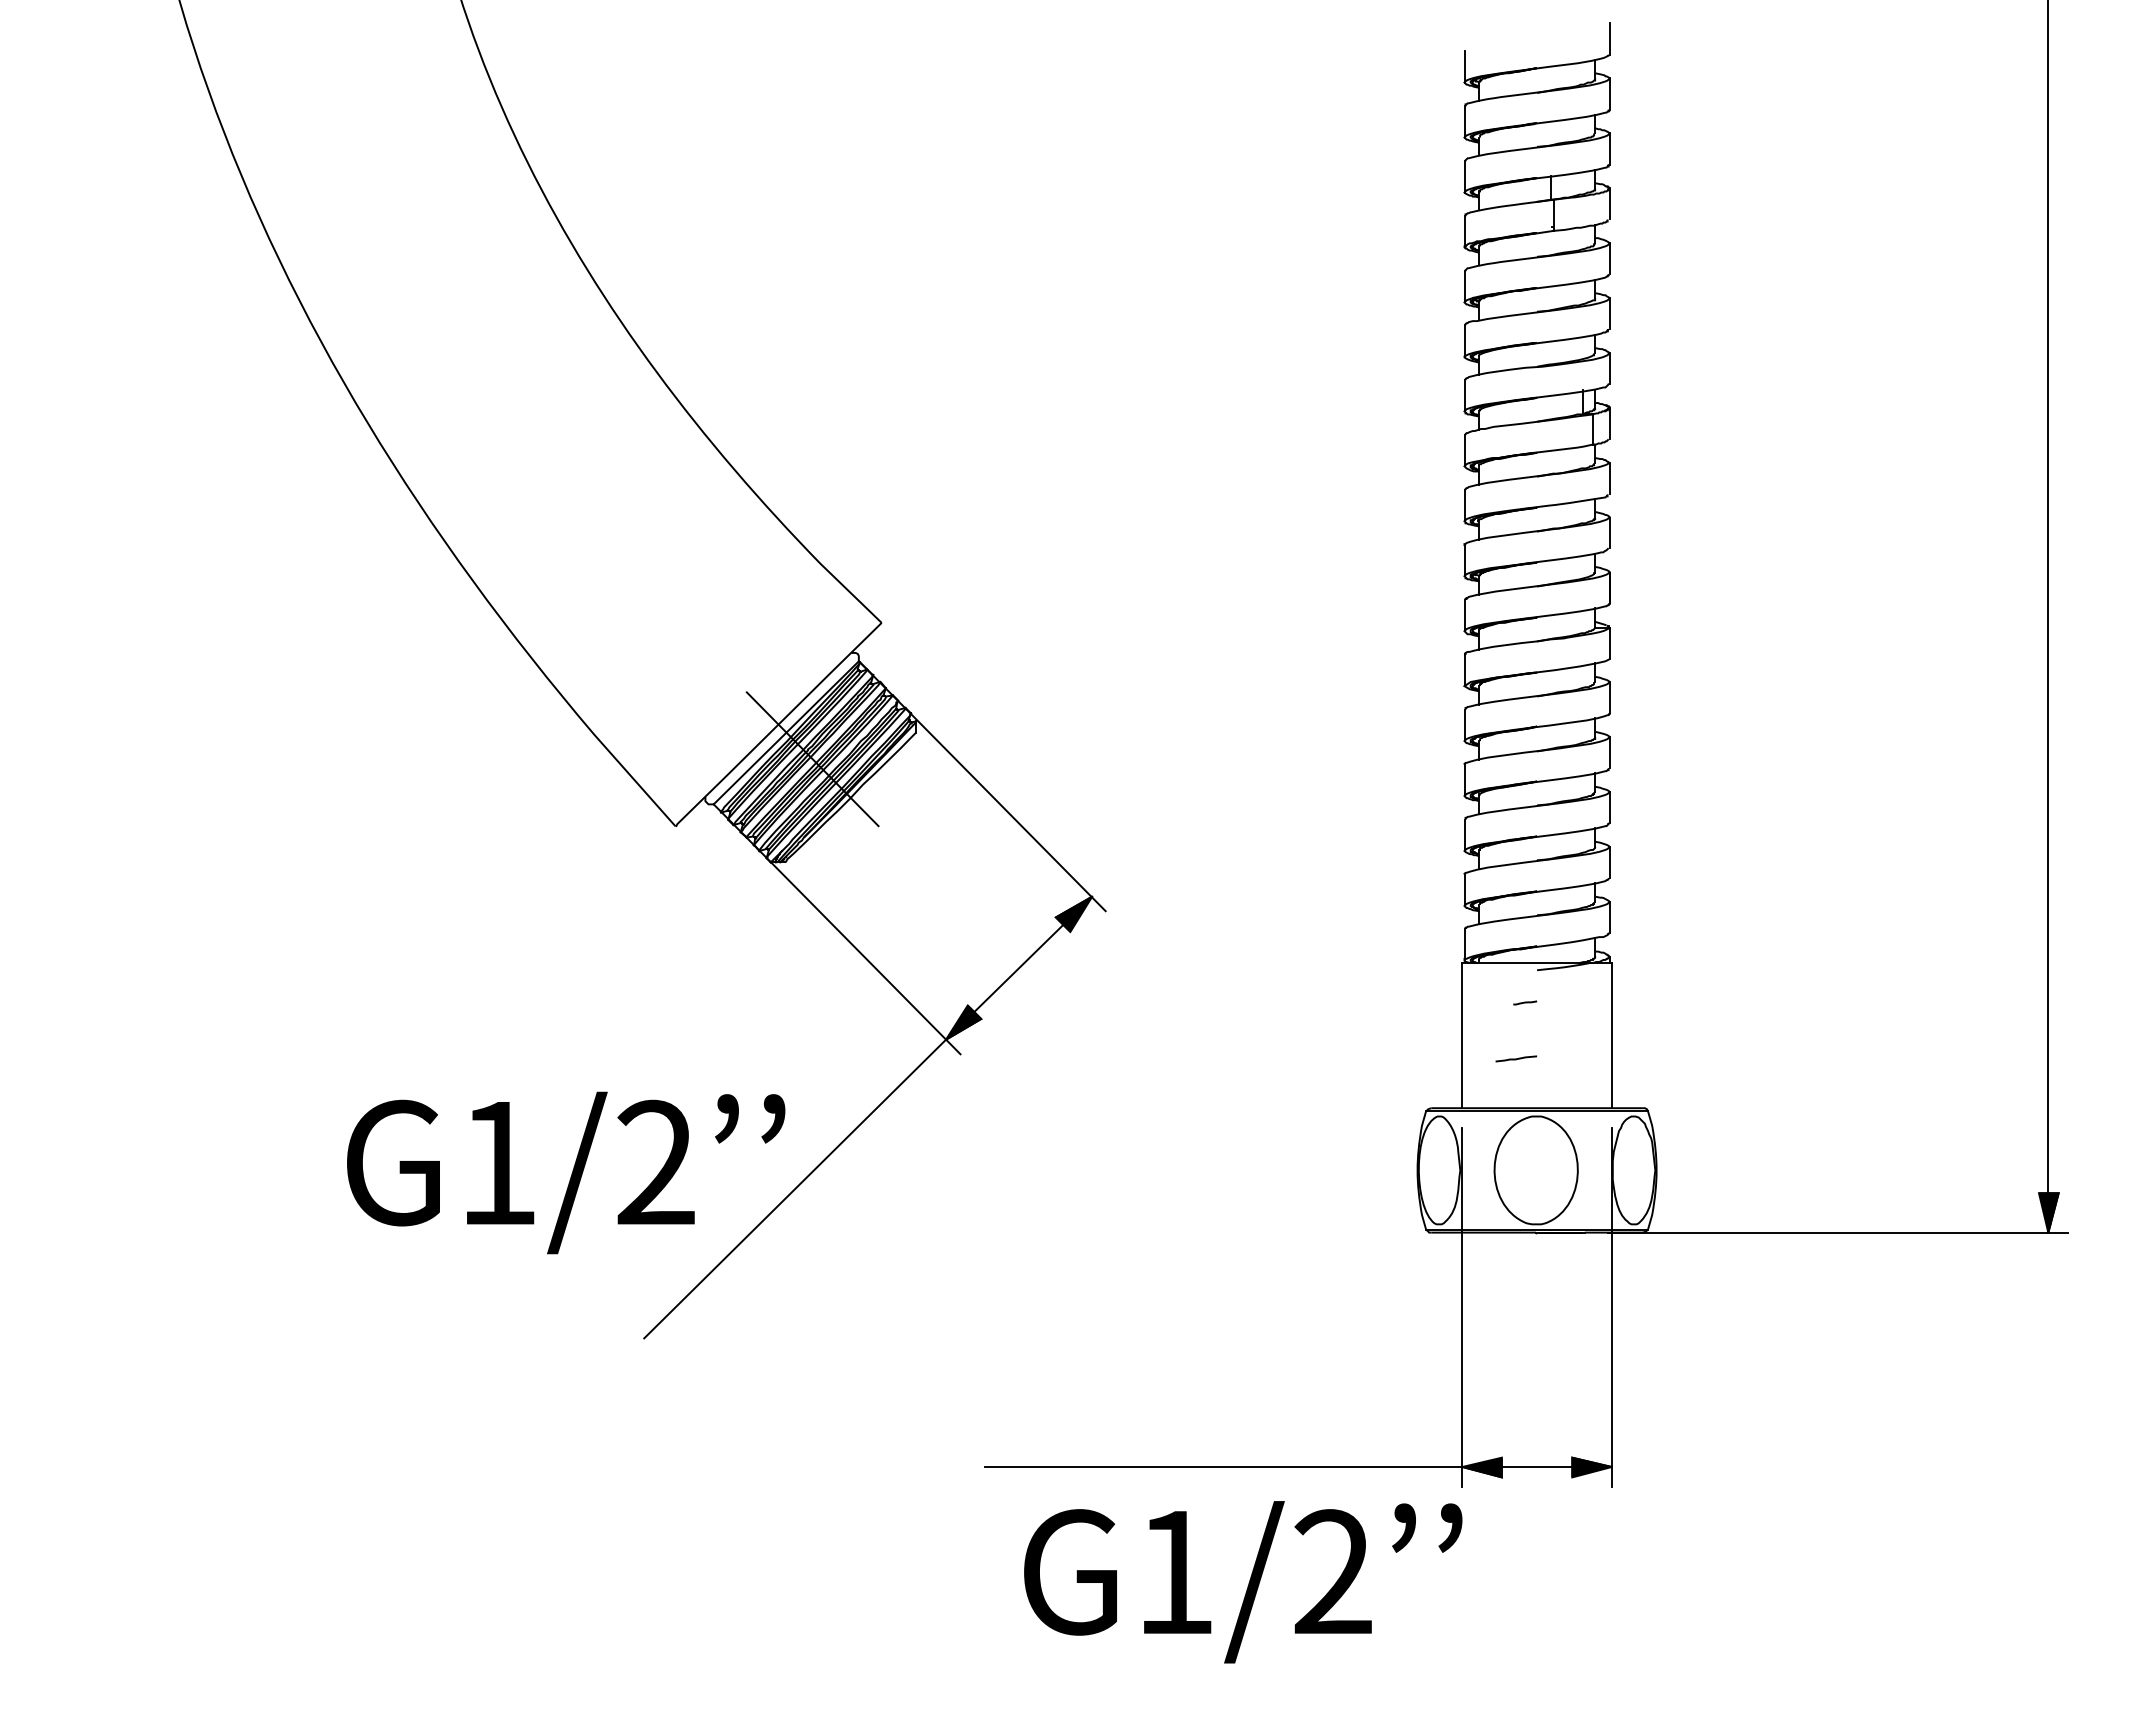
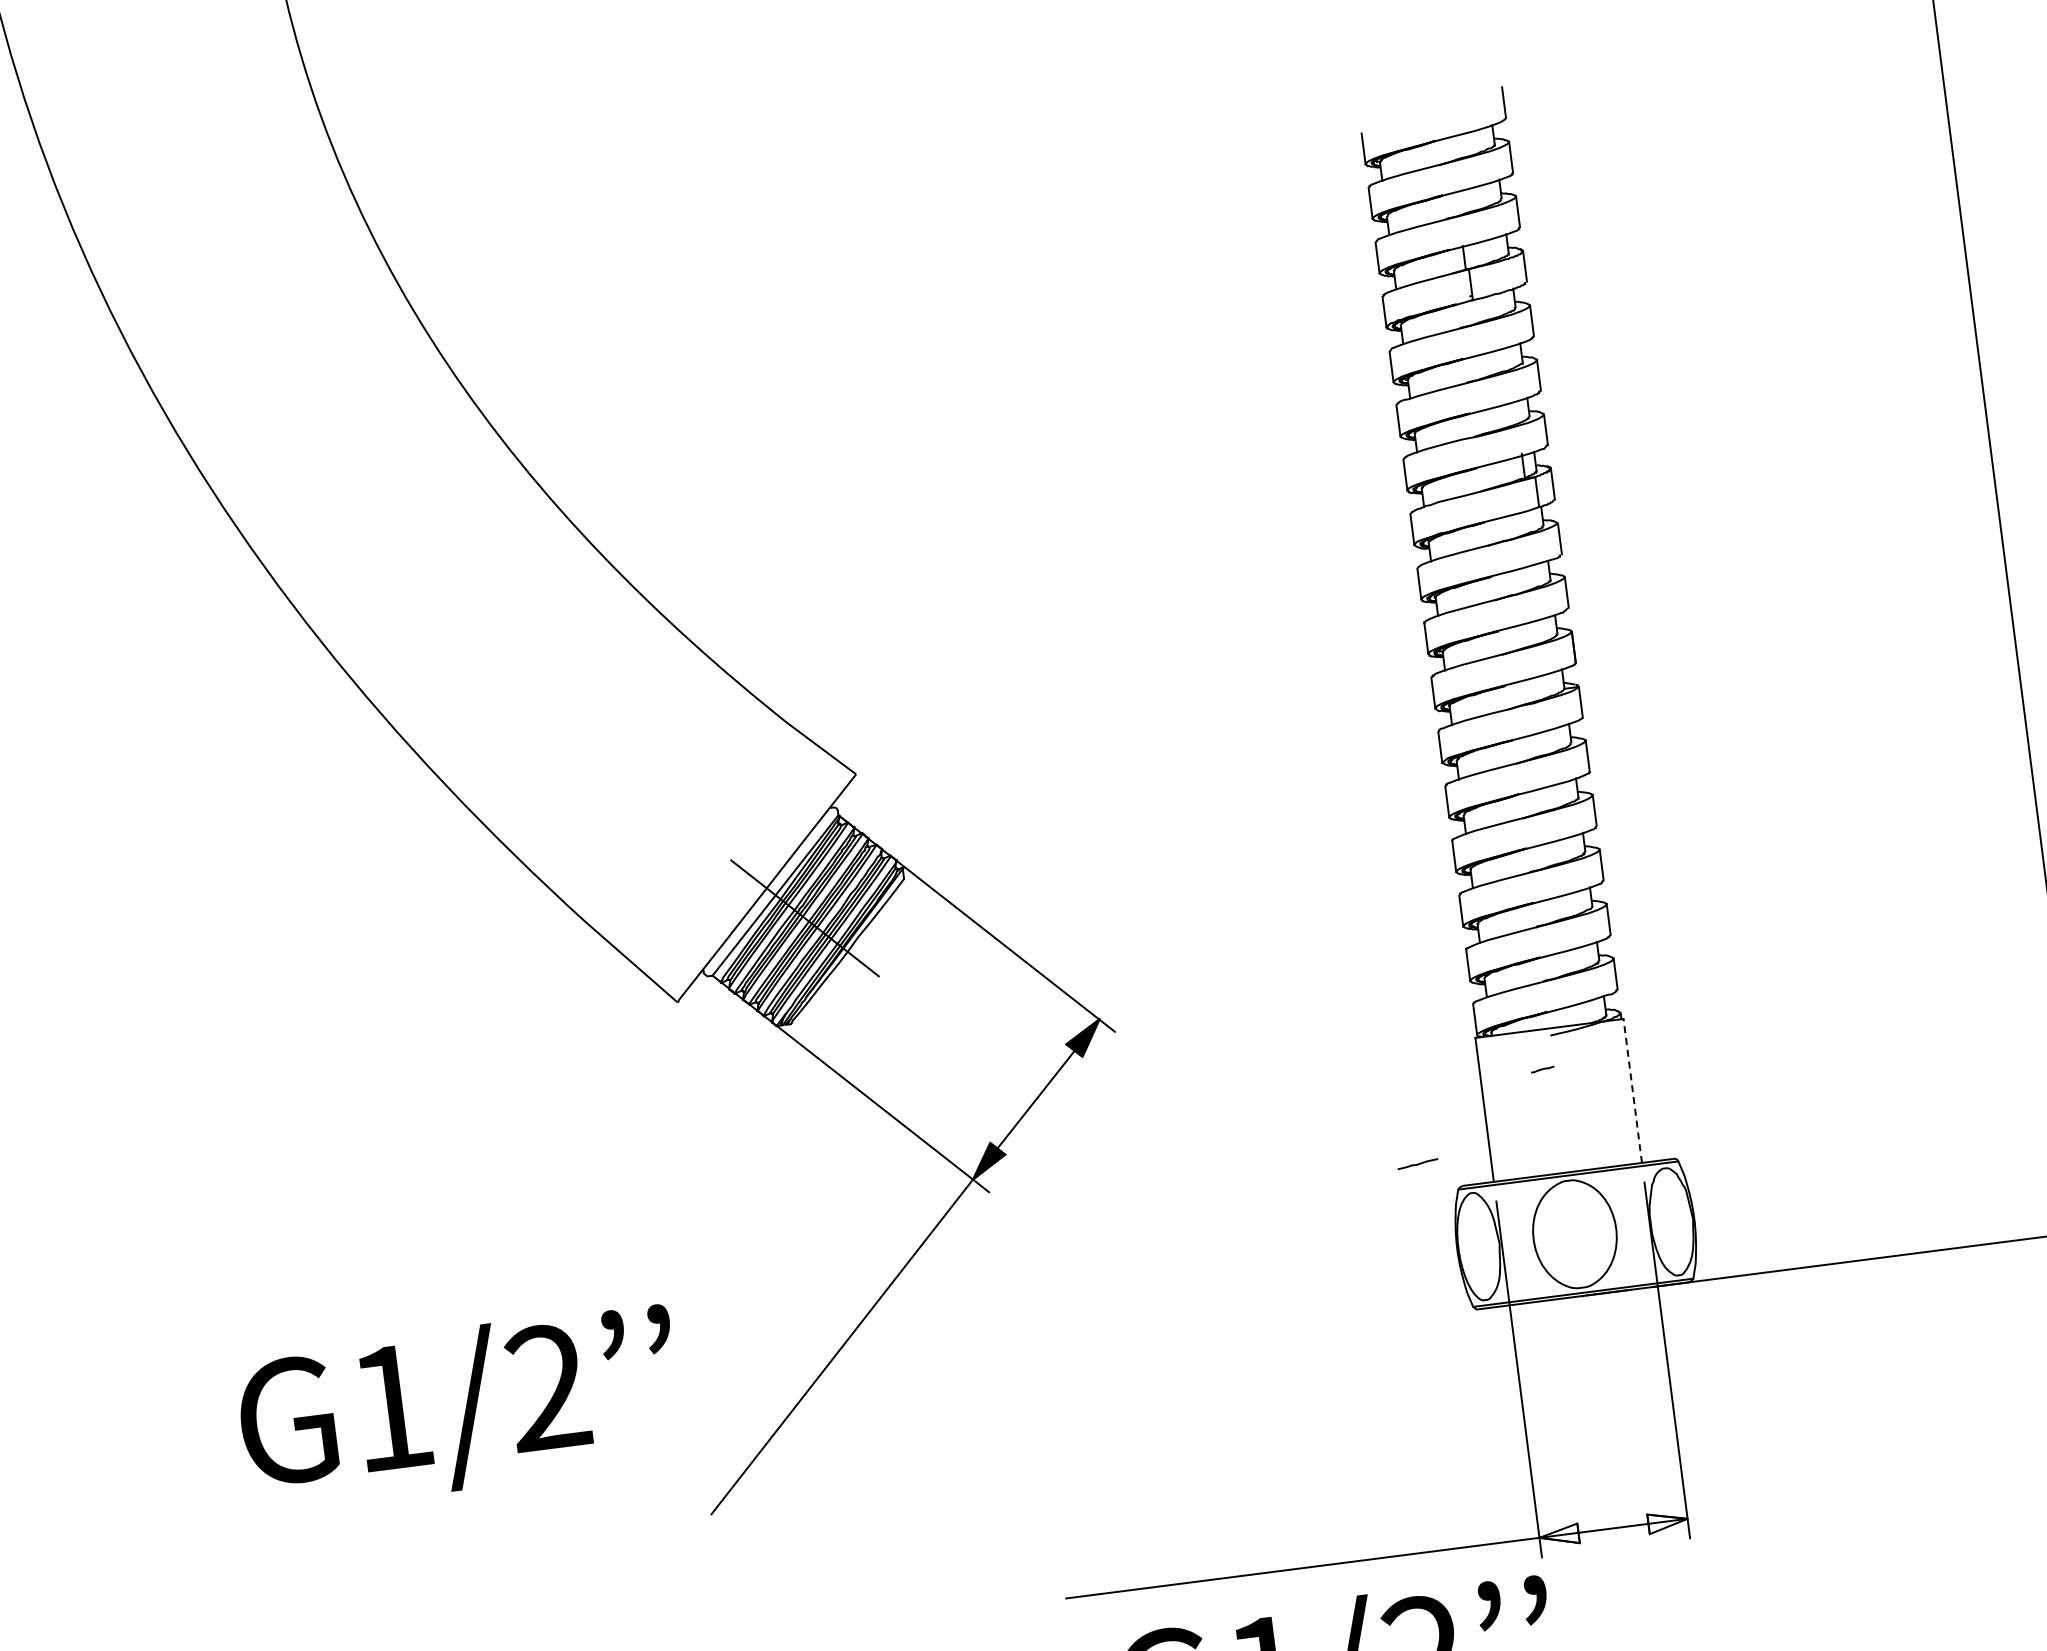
line: (1611, 1035) -> (1632, 1090), solid -> dashed
line: (1516, 1058) -> (1418, 1163), moved
text: (566, 1172) -> (460, 1408), moved
fill: (1481, 1467) -> (1558, 1535), removed
fill: (1591, 1467) -> (1667, 1521), removed

